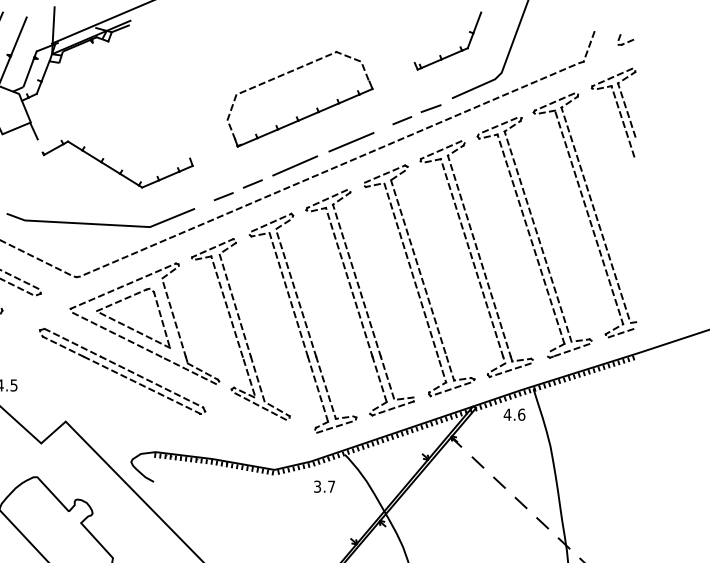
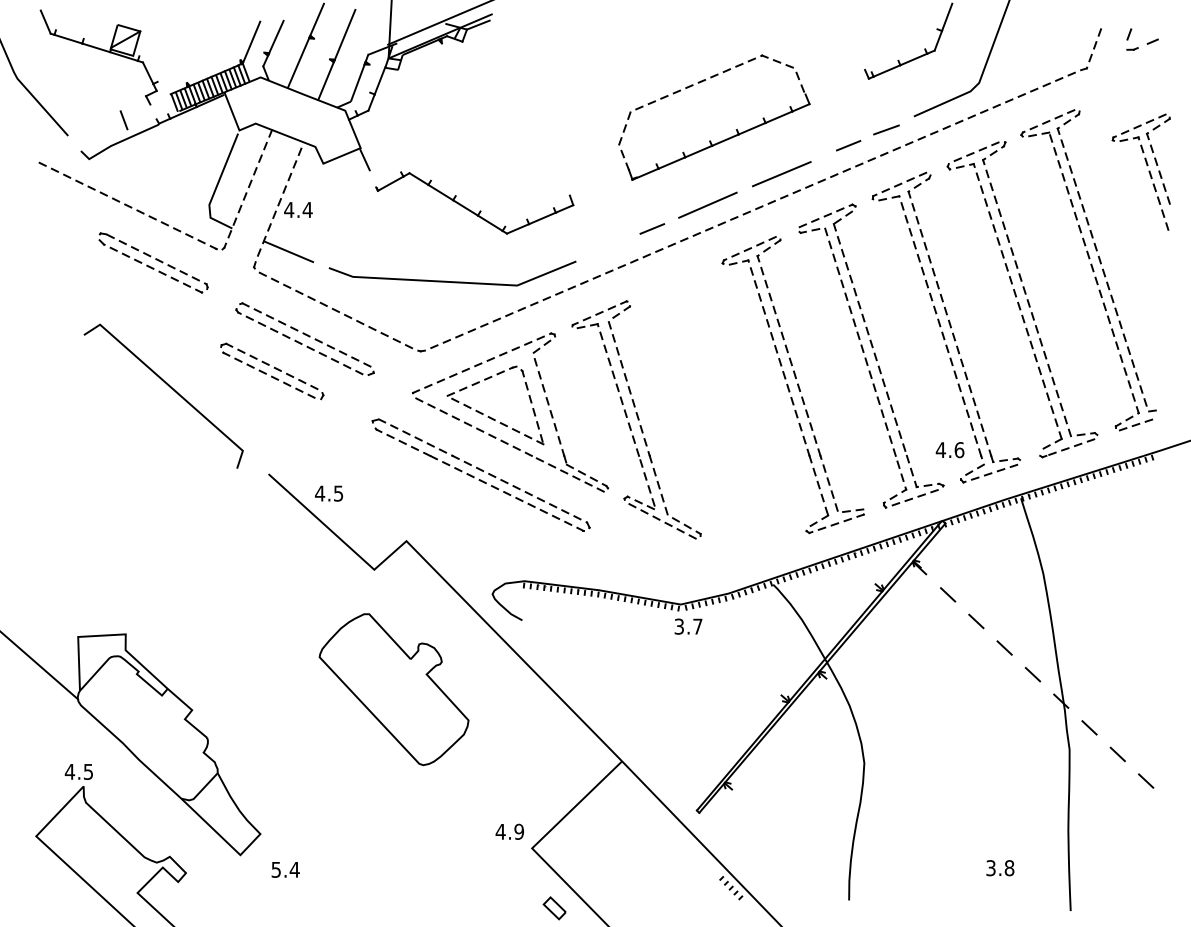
part: (625, 39) -> (1141, 39), size x1.6
part: (619, 112) -> (1148, 171), moved
line: (223, 196) -> (613, 245), removed
part: (303, 322) -> (718, 411), removed
text: (514, 415) -> (949, 450), moved
text: (324, 486) -> (688, 626), moved

